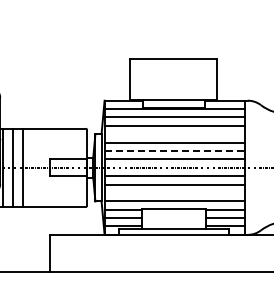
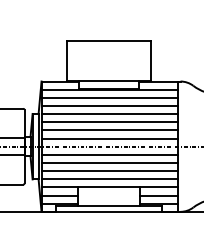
line: (174, 134) -> (109, 114), added
line: (175, 150) -> (110, 129), dashed -> solid
line: (174, 192) -> (109, 170), added

